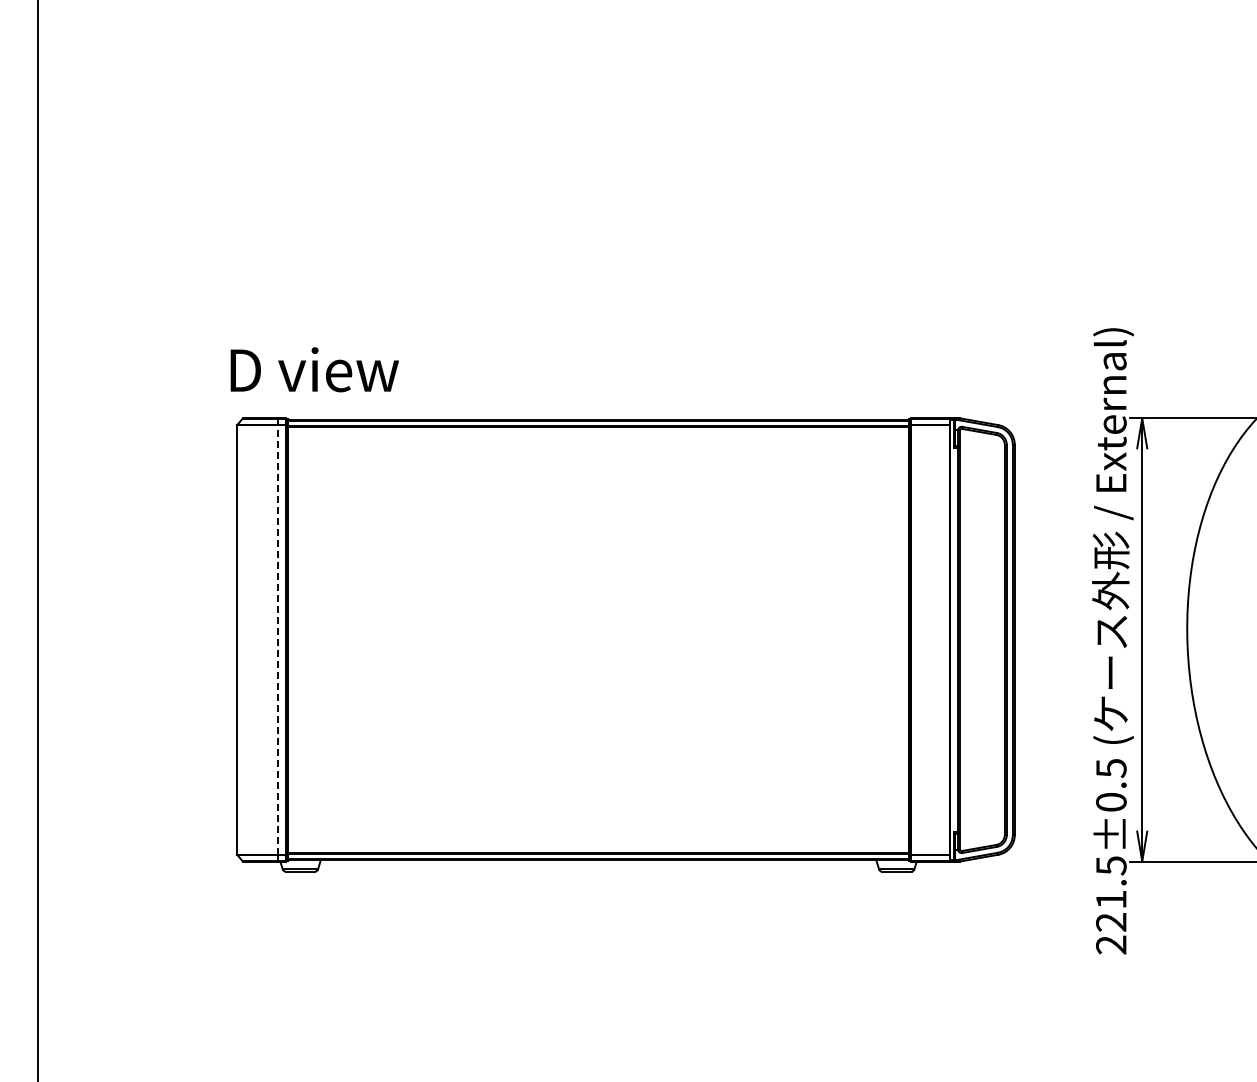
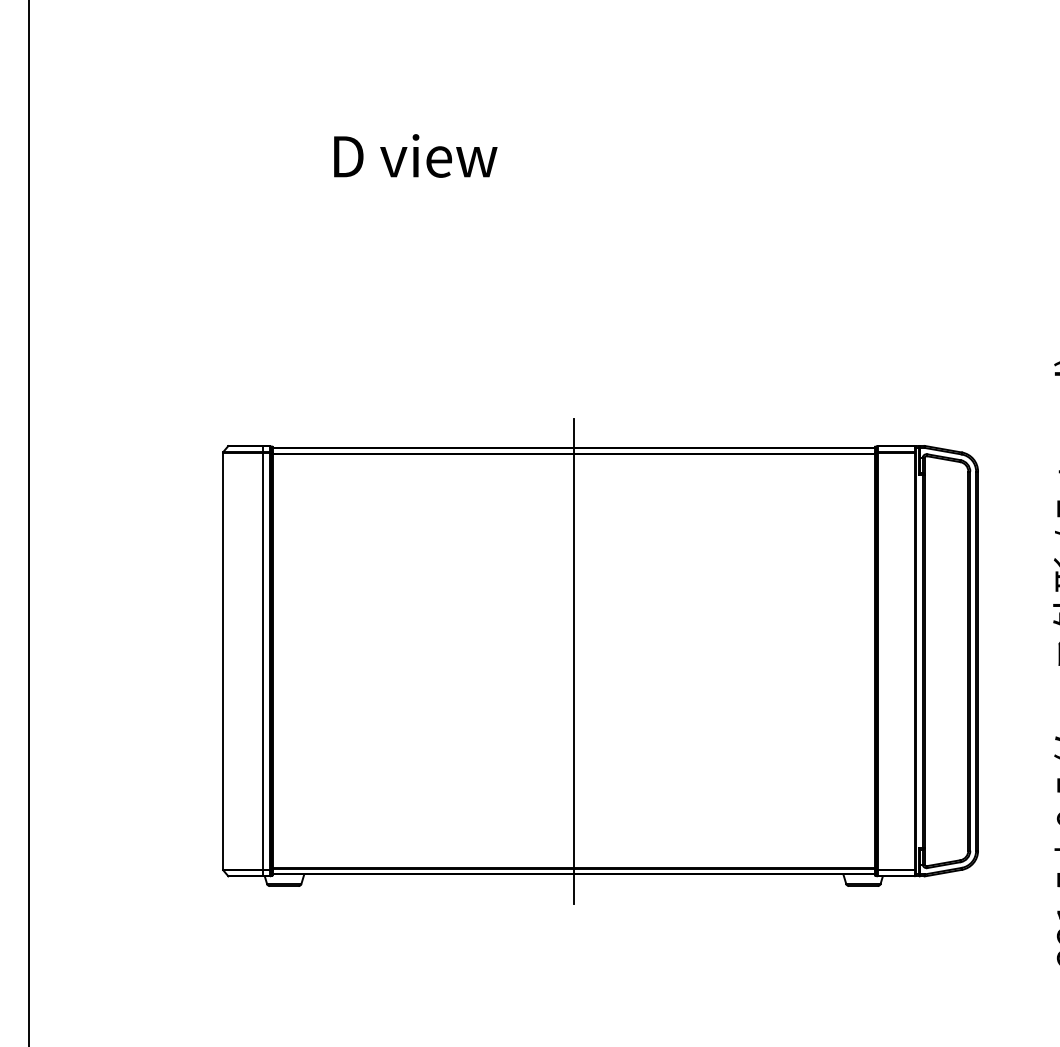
text: (314, 369) -> (415, 155), moved
line: (278, 639) -> (262, 660), dashed -> solid
line: (598, 639) -> (573, 660), added

